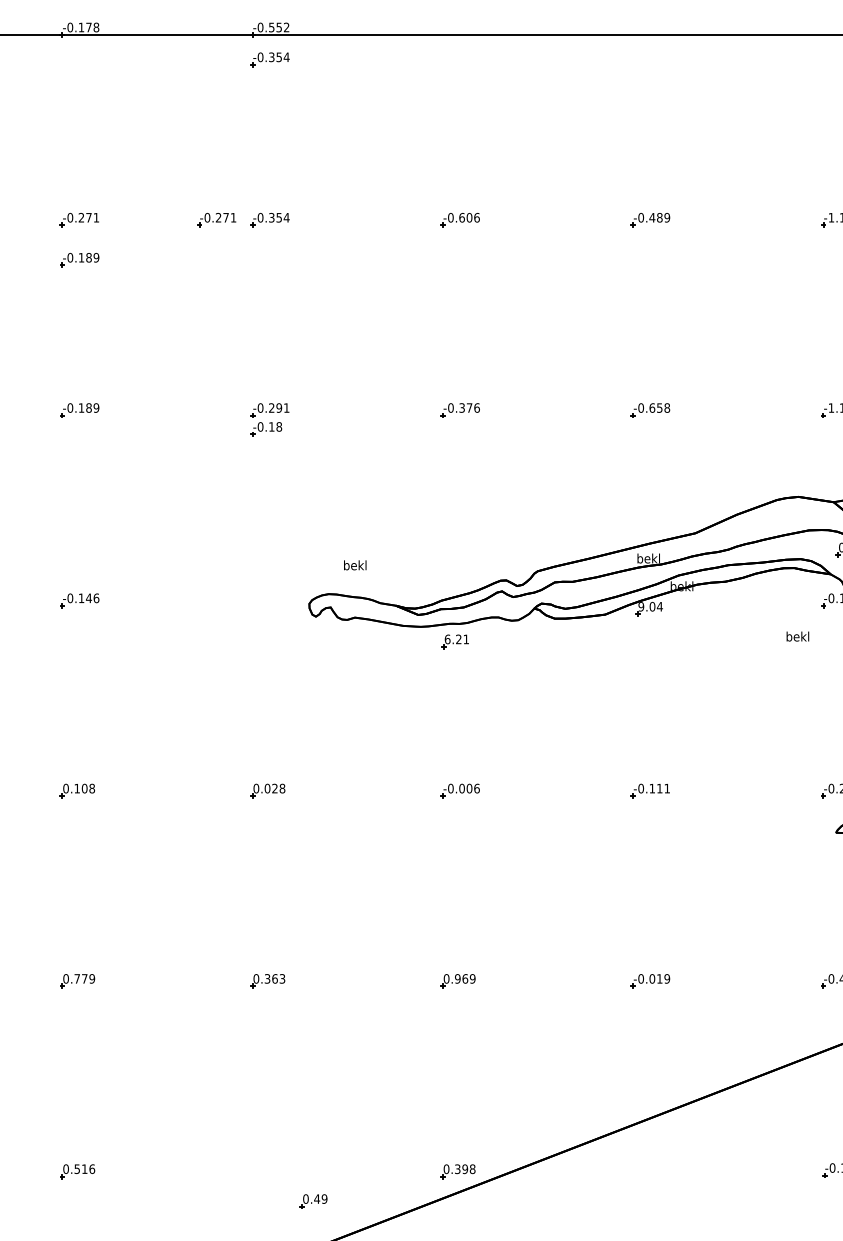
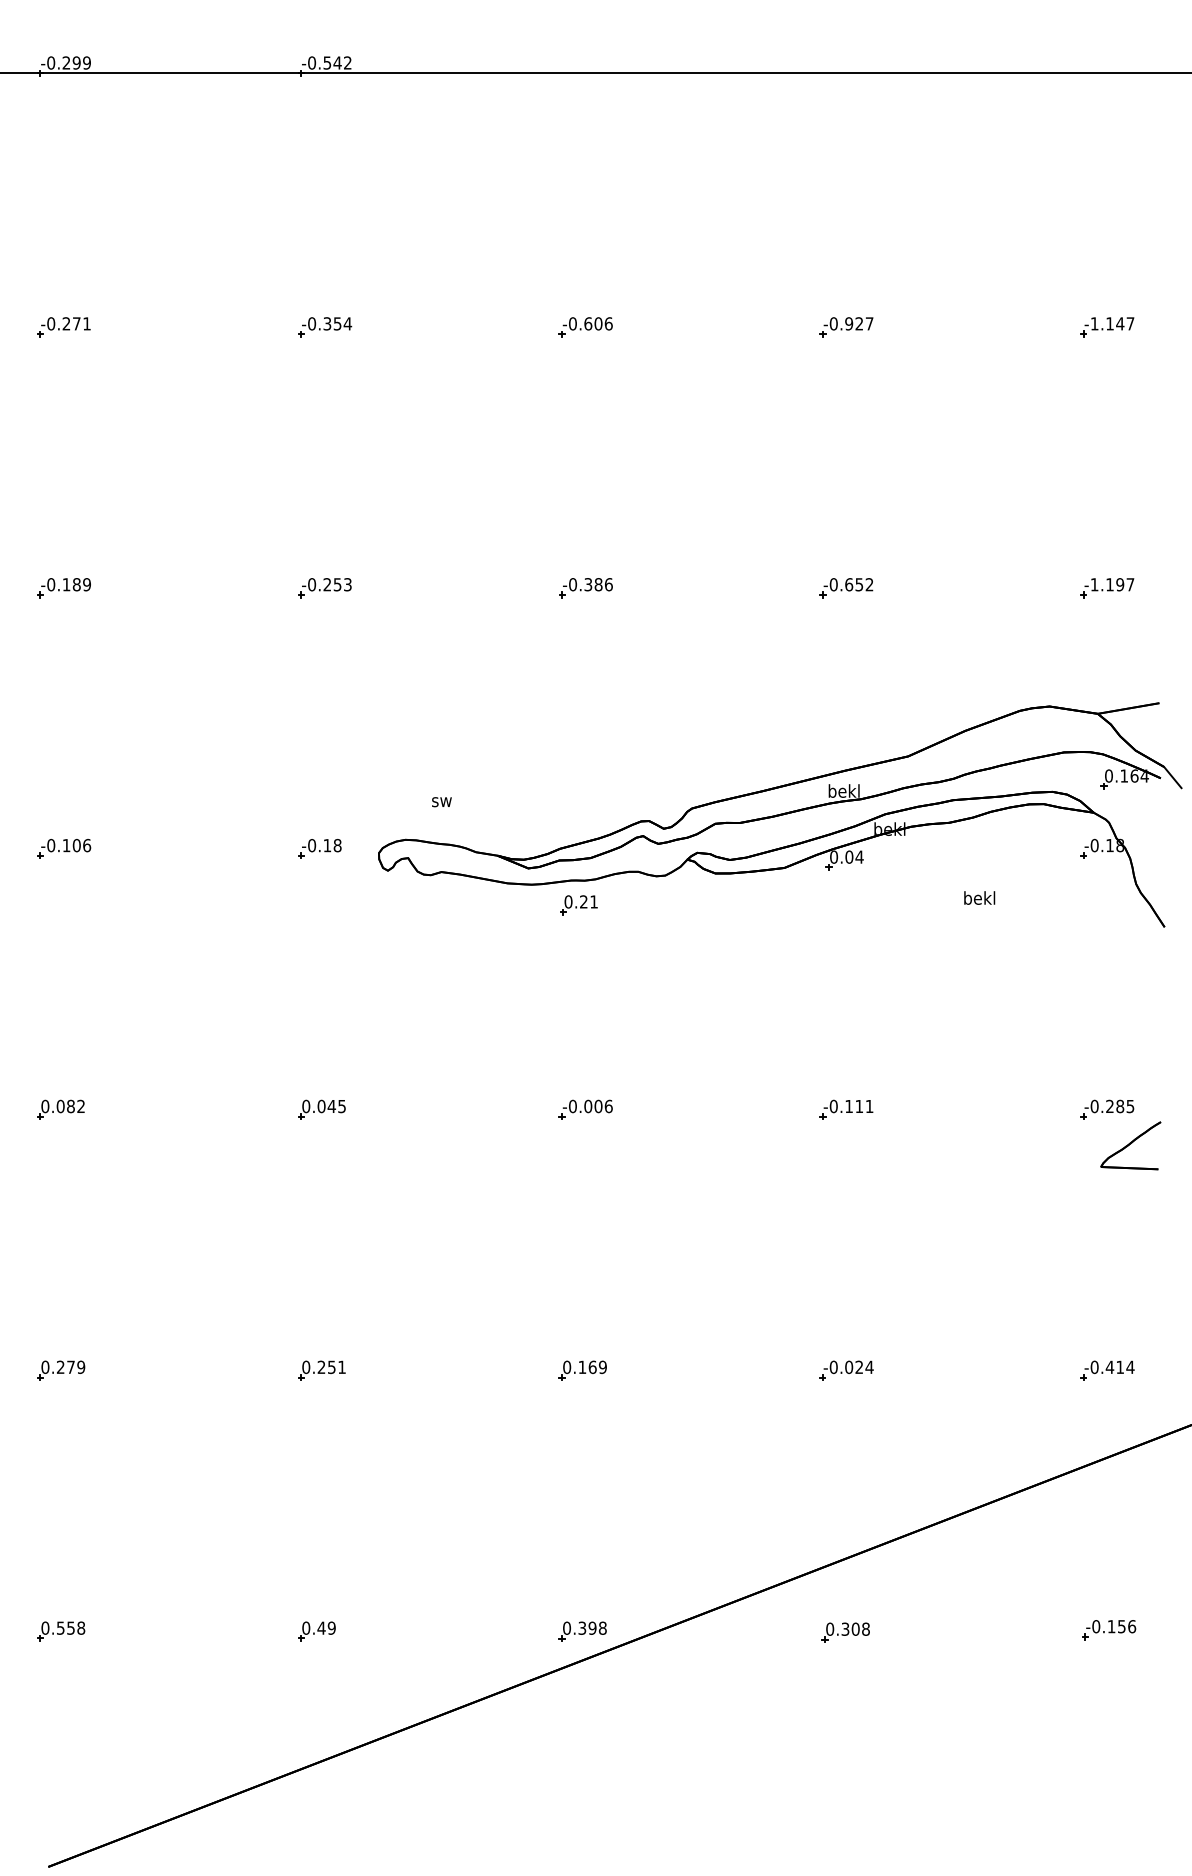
text: (88, 27) -> (76, 62), -0.178 -> -0.299
text: (279, 27) -> (337, 62), -0.552 -> -0.542
part: (270, 59) -> (325, 107), removed
text: (659, 217) -> (858, 323), -0.489 -> -0.927
part: (216, 220) -> (251, 327), removed
part: (79, 260) -> (63, 382), removed
text: (282, 407) -> (342, 584), -0.291 -> -0.253
text: (469, 407) -> (598, 584), -0.376 -> -0.386
text: (667, 407) -> (869, 584), -0.658 -> -0.652
part: (266, 429) -> (319, 848), moved
text: (355, 565) -> (441, 800), bekl -> sw
text: (88, 598) -> (76, 845), -0.146 -> -0.106
text: (640, 607) -> (833, 857), 9.04 -> 0.04
text: (797, 636) -> (979, 897), moved
text: (447, 639) -> (568, 901), 6.21 -> 0.21
text: (84, 788) -> (70, 1106), 0.108 -> 0.082
text: (278, 788) -> (336, 1106), 0.028 -> 0.045
text: (77, 978) -> (60, 1366), 0.779 -> 0.279
text: (274, 979) -> (331, 1367), 0.363 -> 0.251
text: (457, 979) -> (582, 1367), 0.969 -> 0.169
text: (663, 979) -> (864, 1367), -0.019 -> -0.024
text: (88, 1168) -> (76, 1627), 0.516 -> 0.558
part: (649, 1172) -> (845, 1632), added
part: (313, 1201) -> (316, 1631), moved

